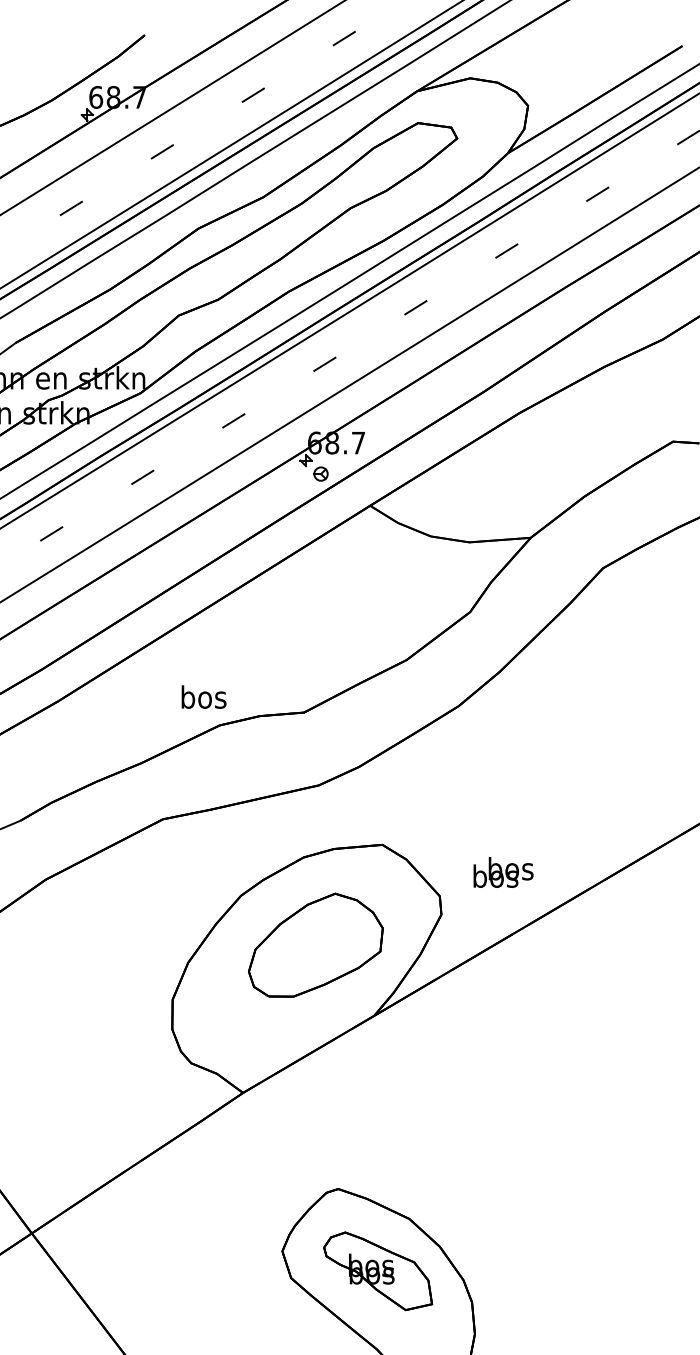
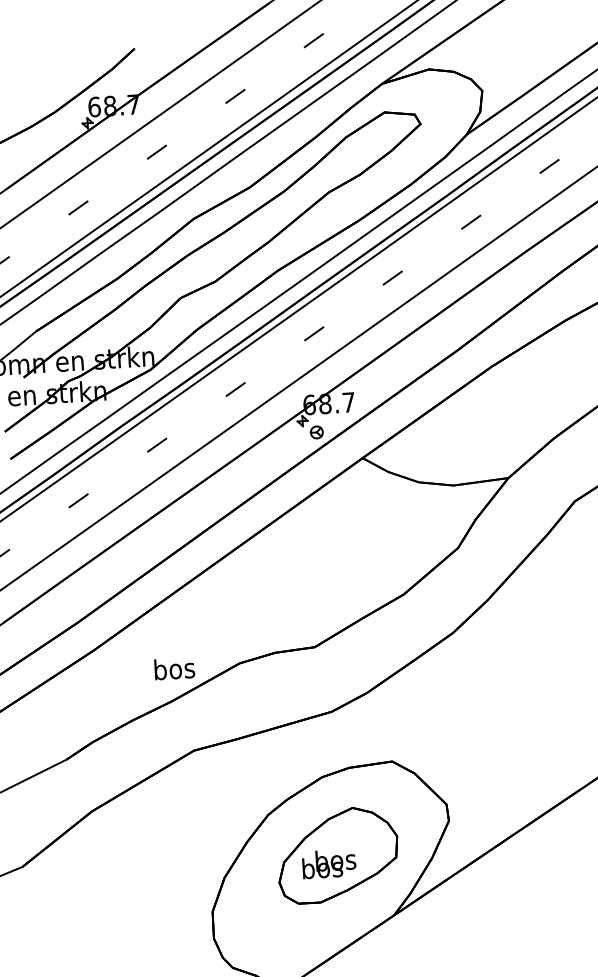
text: (203, 696) -> (174, 668), moved
text: (503, 872) -> (329, 864), moved

